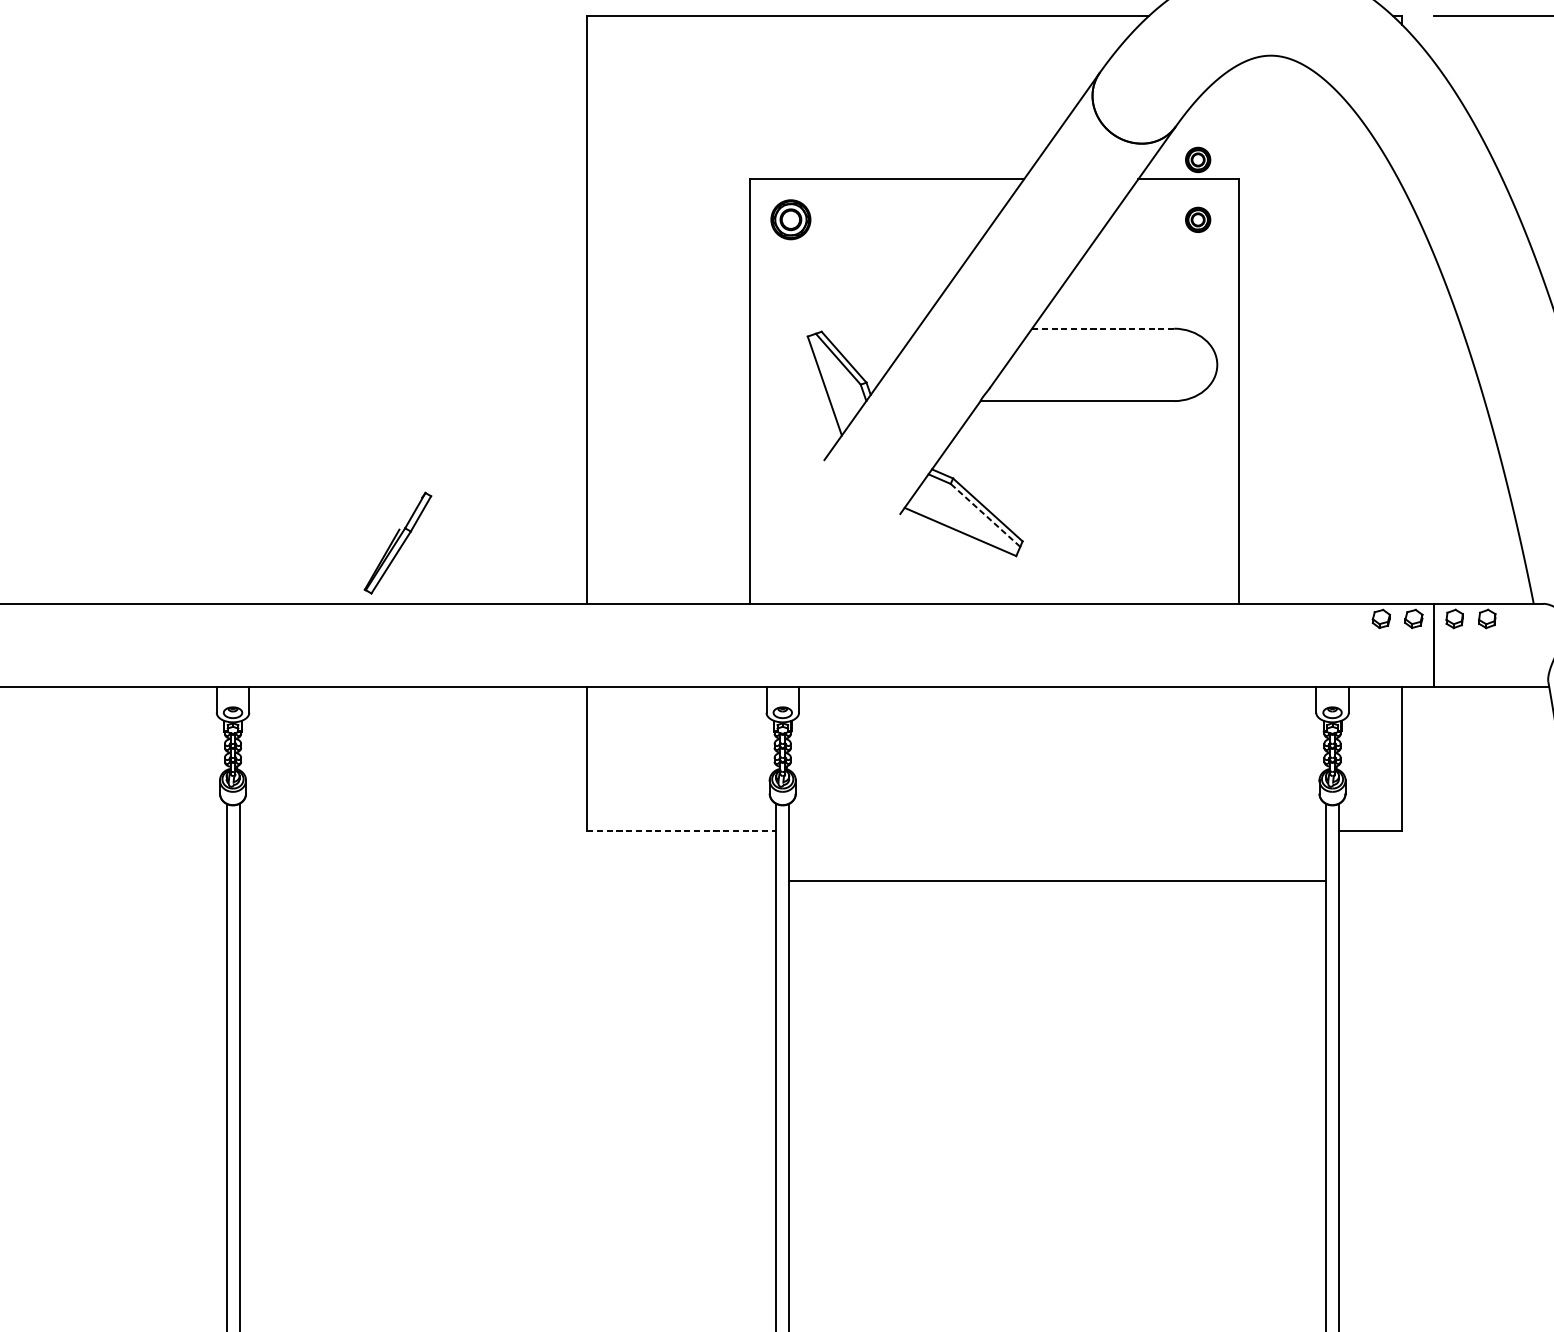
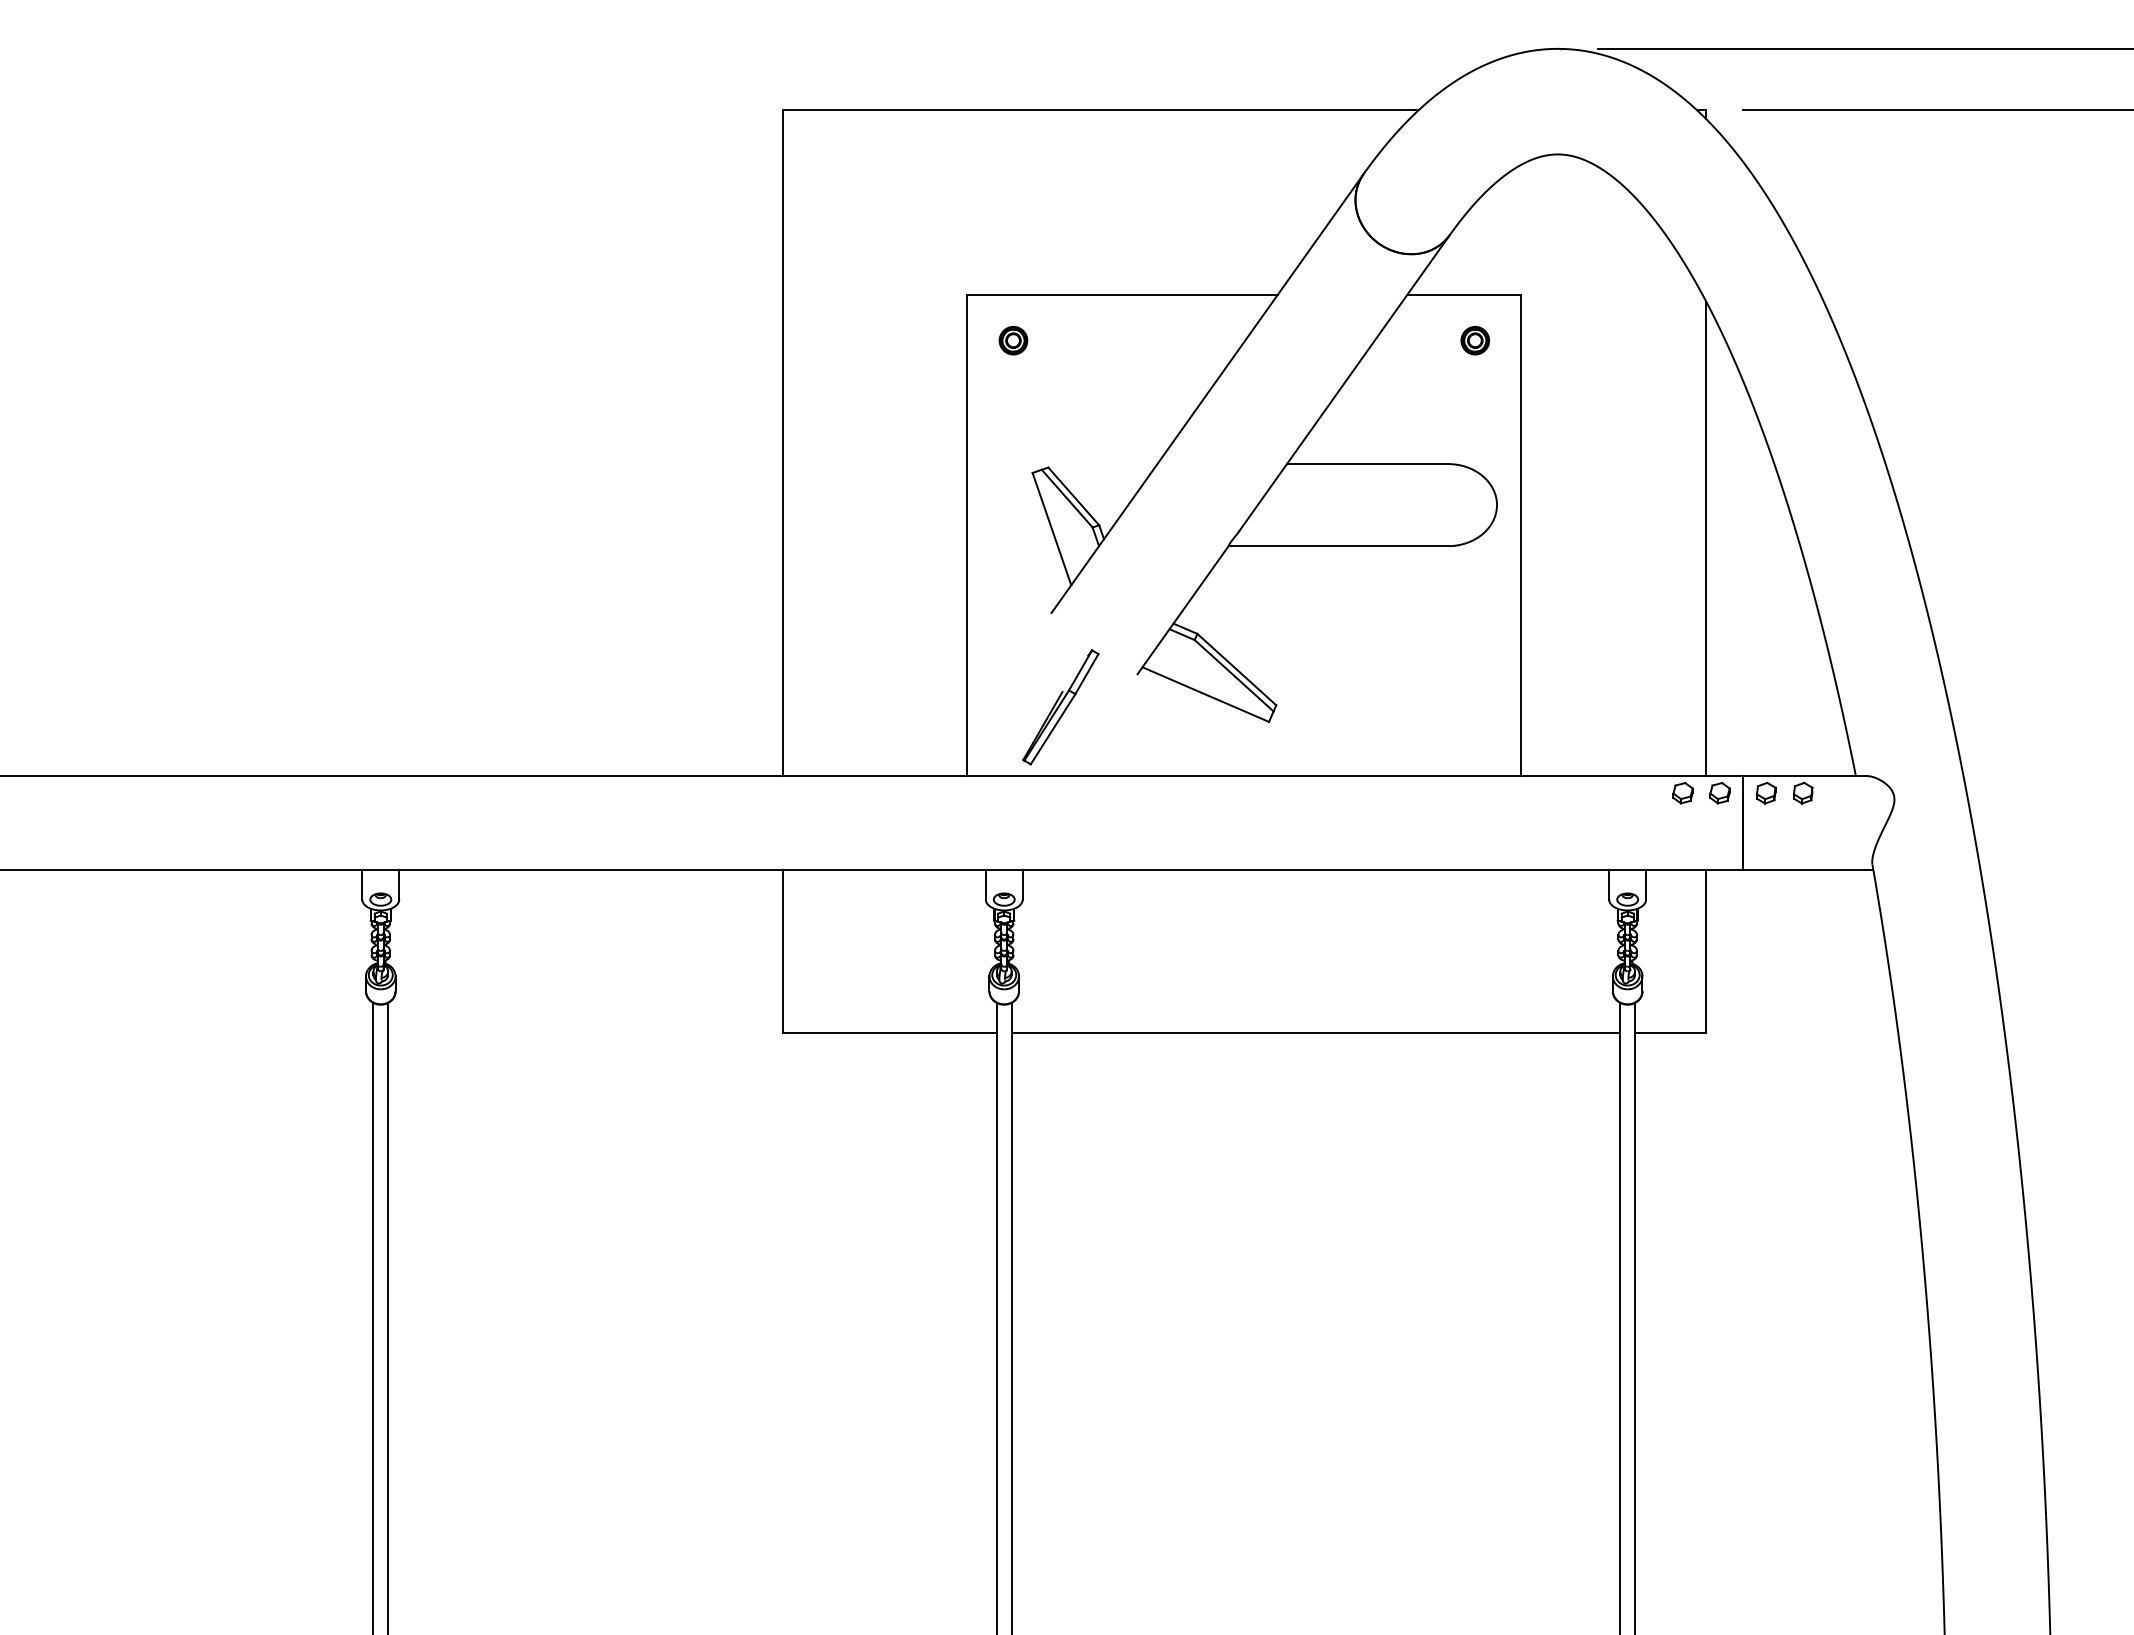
part: (1197, 159) -> (1474, 272), removed
part: (790, 219) -> (1013, 340), size x0.62
line: (1103, 329) -> (1367, 464), dashed -> solid
line: (1402, 394) -> (1706, 538), added
line: (984, 515) -> (1233, 675), dashed -> solid
part: (397, 543) -> (1060, 707), moved
line: (682, 830) -> (890, 1033), dashed -> solid
line: (1057, 881) -> (1315, 1033), moved

